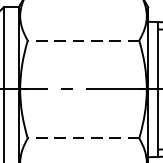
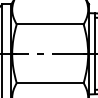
line: (82, 40) -> (49, 24), dashed -> solid
line: (82, 138) -> (49, 83), dashed -> solid

